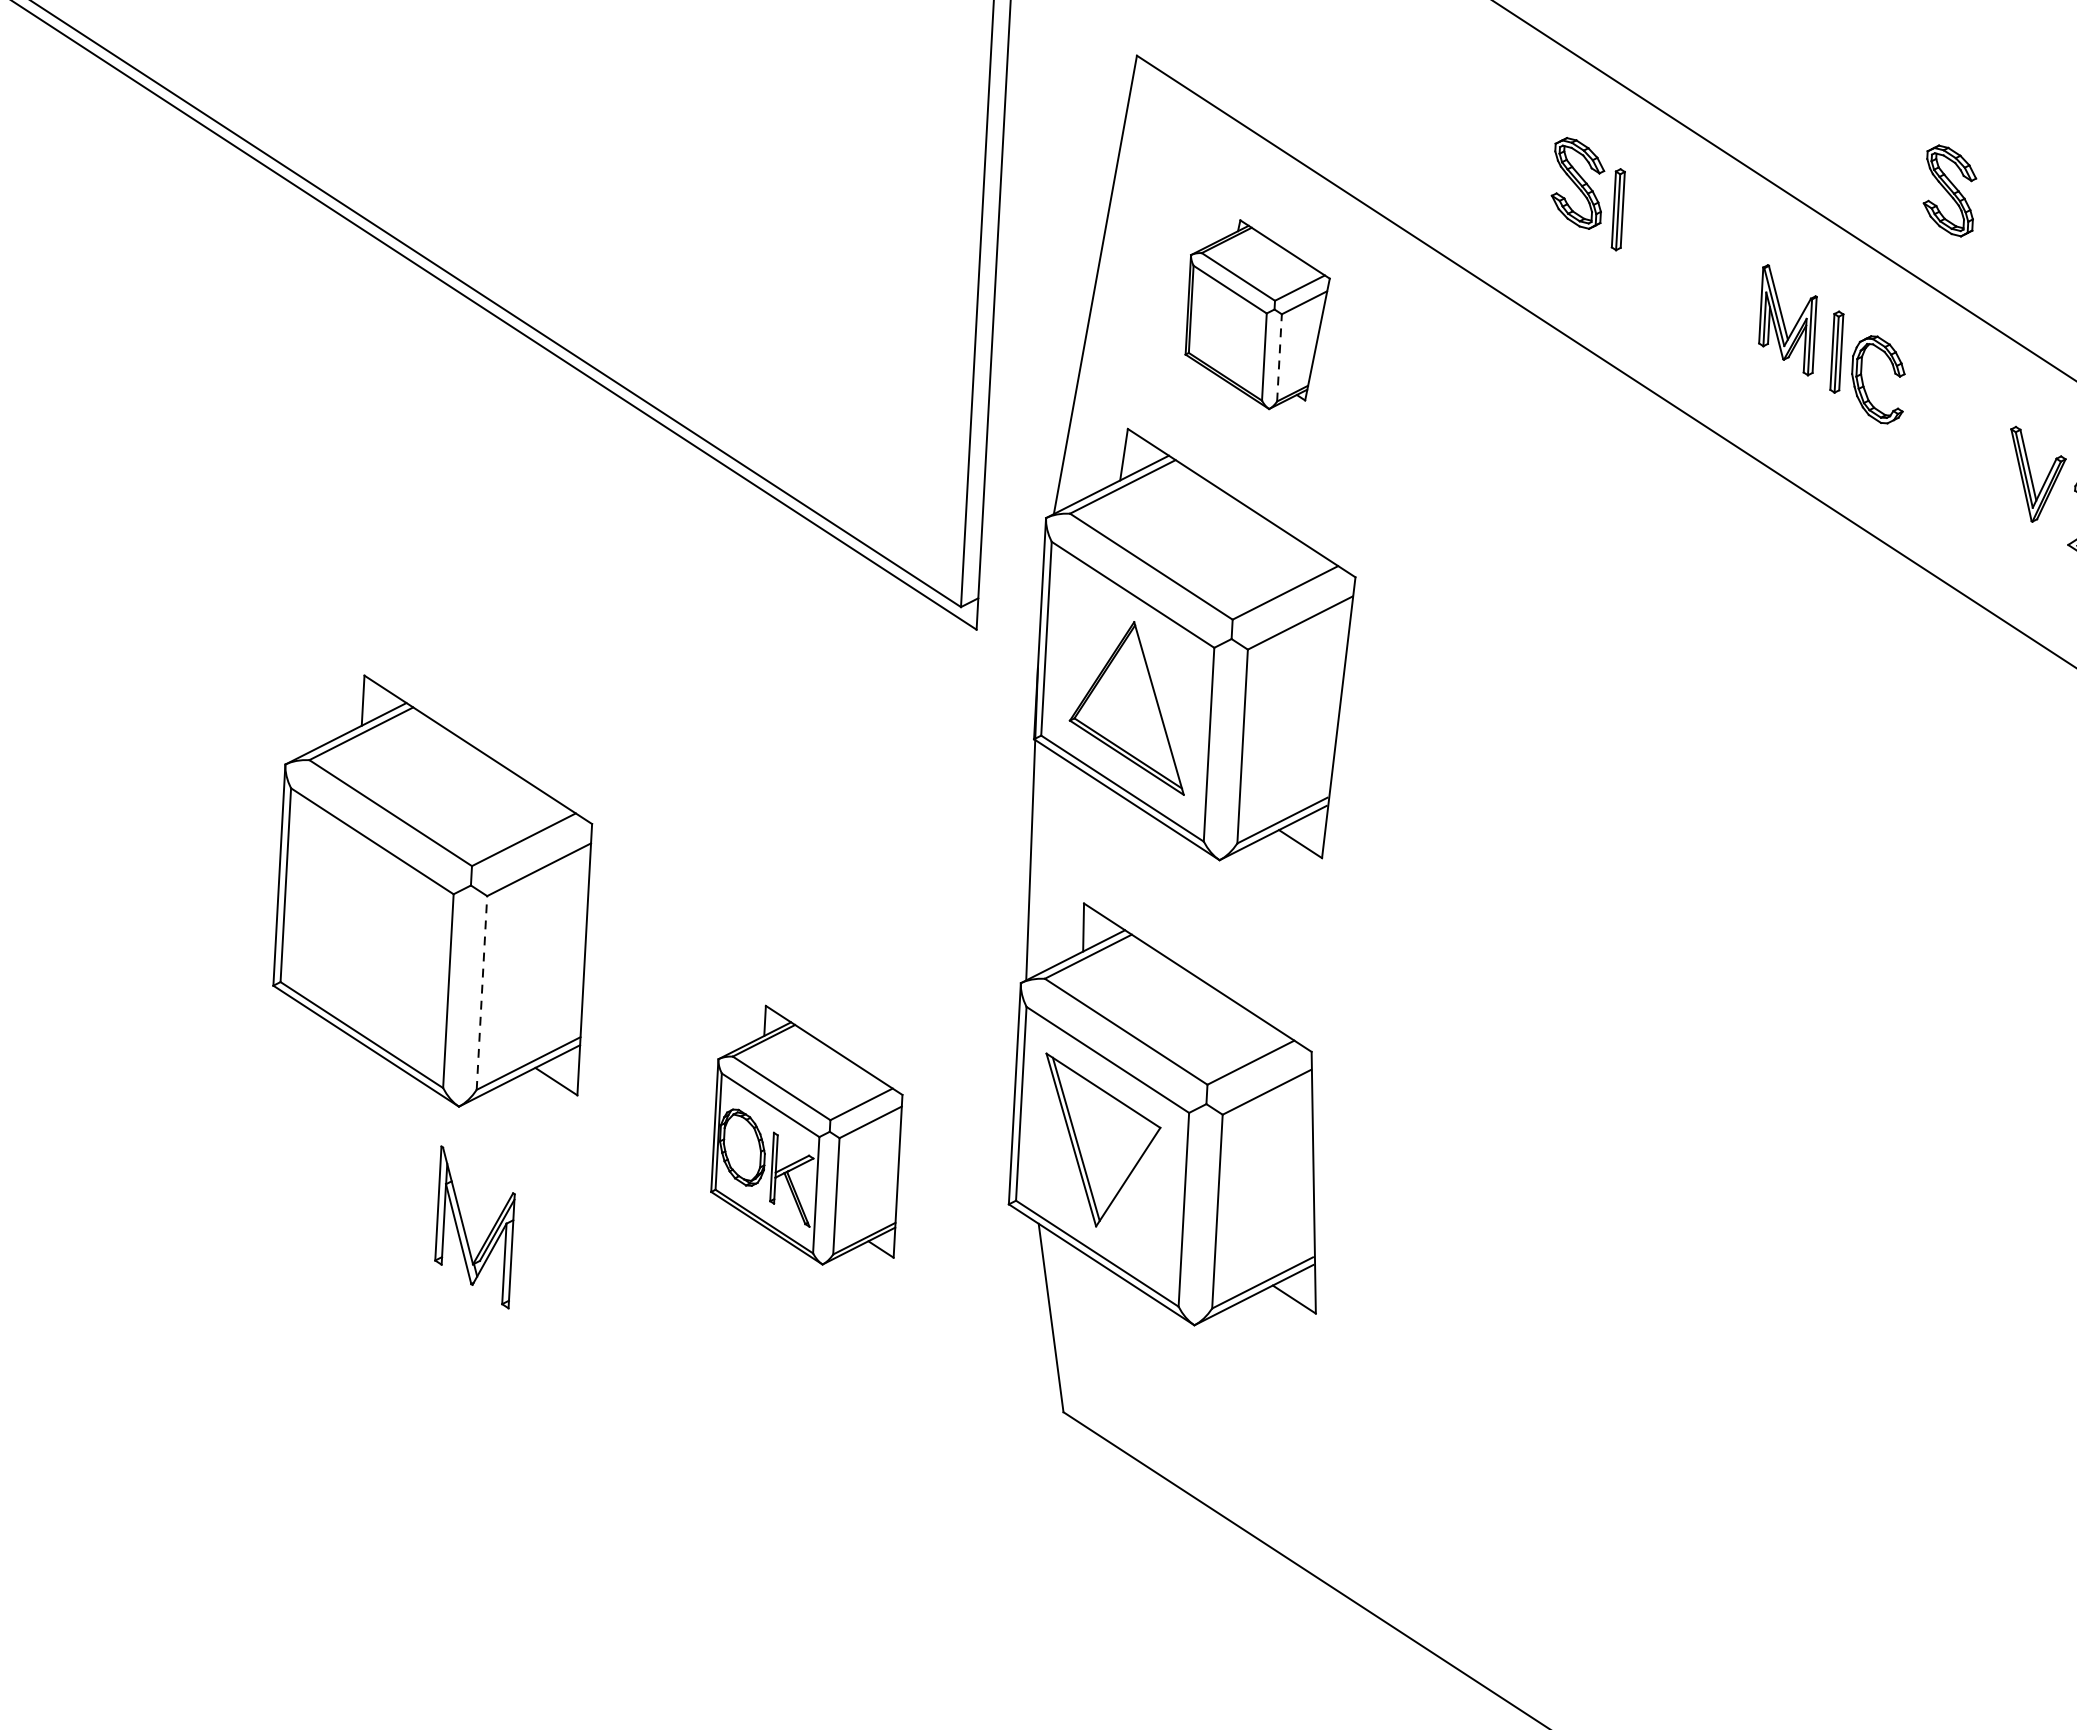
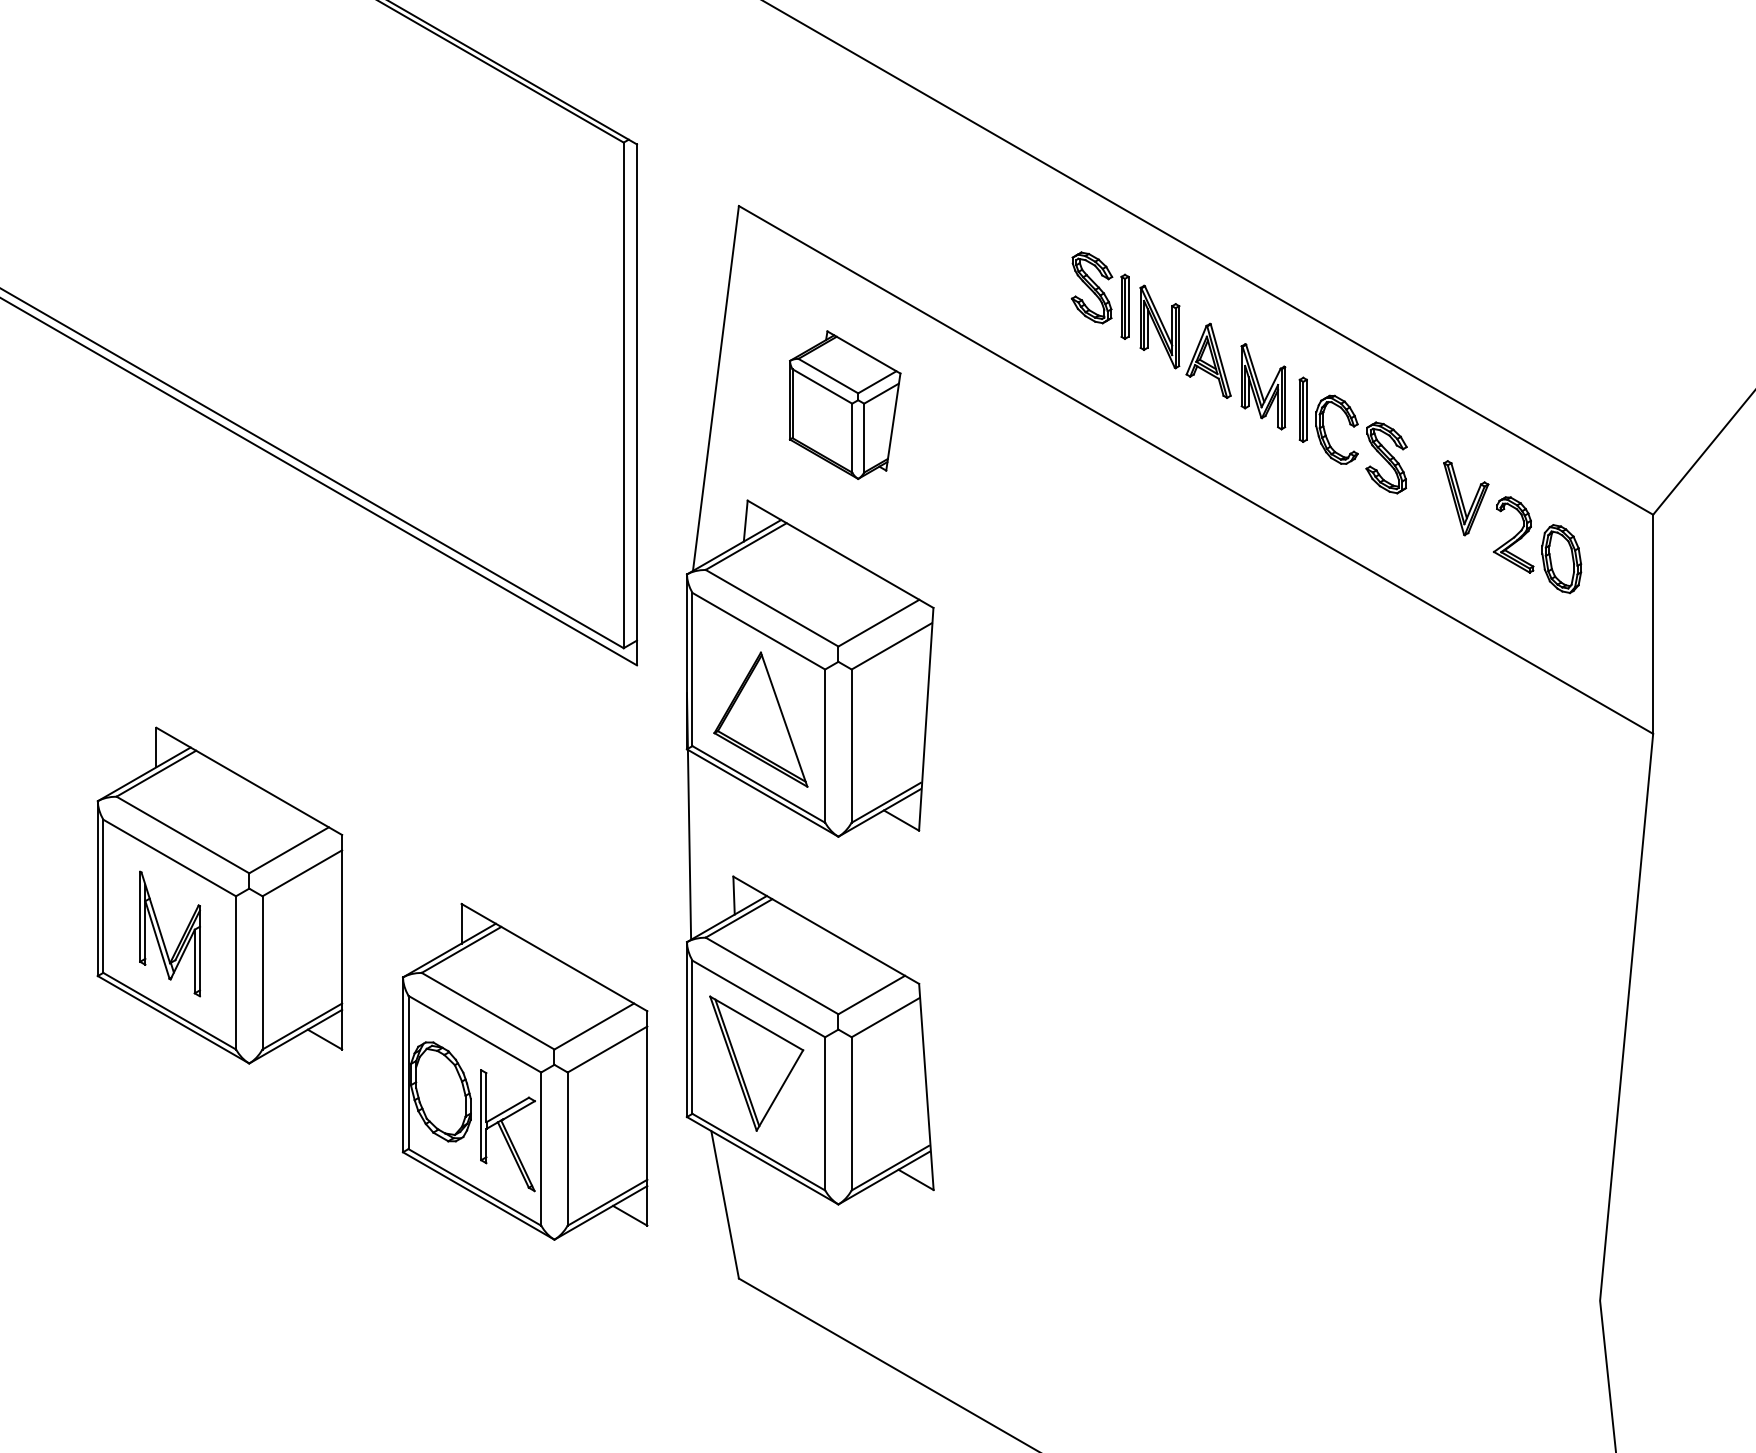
part: (1949, 190) -> (1386, 457), moved
part: (1692, 257) -> (1185, 341), added
line: (1279, 357) -> (864, 437), dashed -> solid
line: (481, 992) -> (262, 972), dashed -> solid
part: (806, 1135) -> (524, 1071), size x1.67
part: (465, 1228) -> (162, 935), moved

